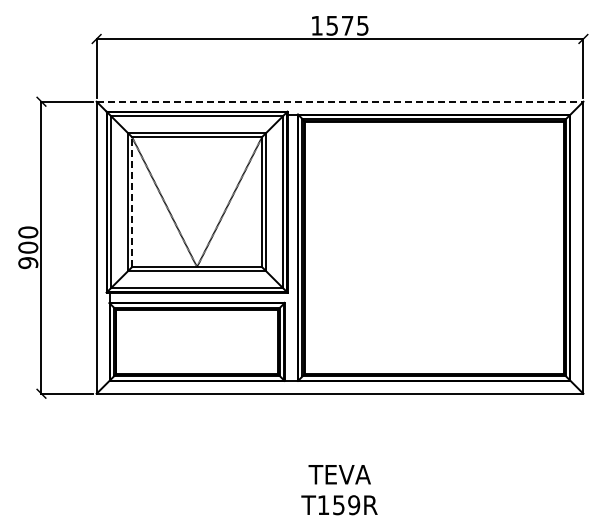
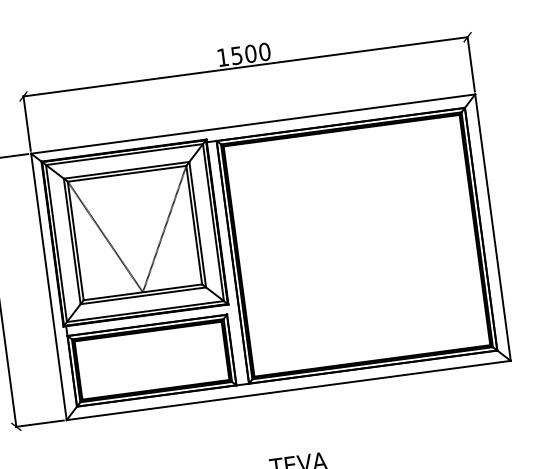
text: (354, 25) -> (257, 52), 1575 -> 1500
line: (340, 101) -> (253, 123), dashed -> solid
line: (132, 202) -> (76, 241), dashed -> solid

